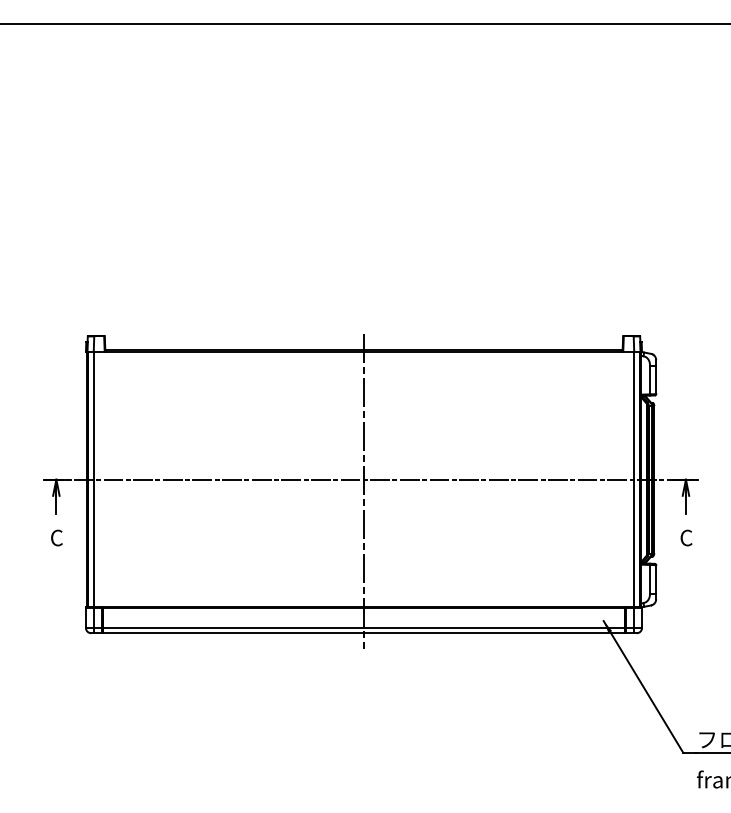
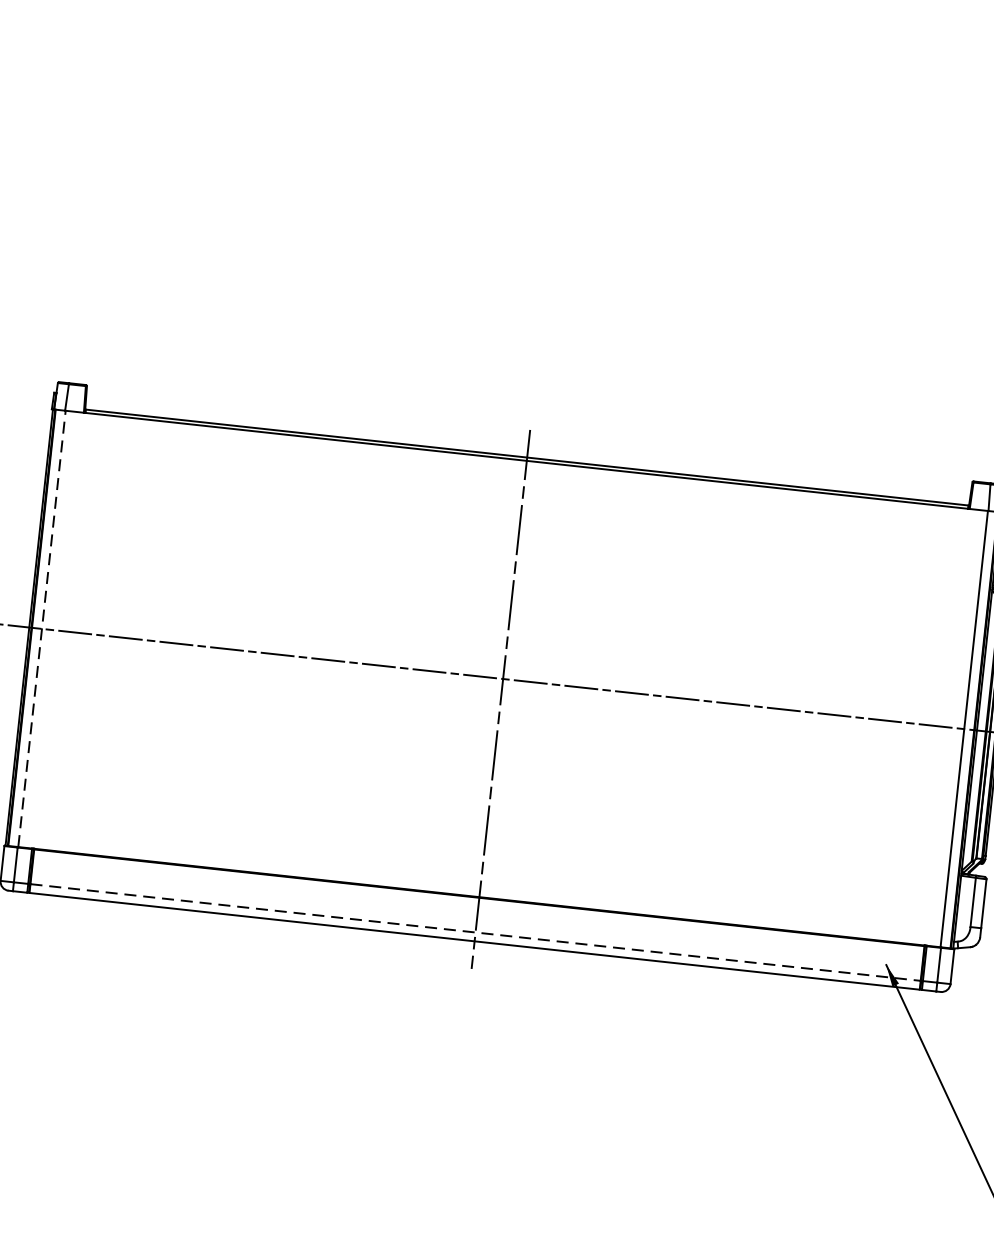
line: (94, 479) -> (42, 628), solid -> dashed
line: (363, 628) -> (474, 933), solid -> dashed

